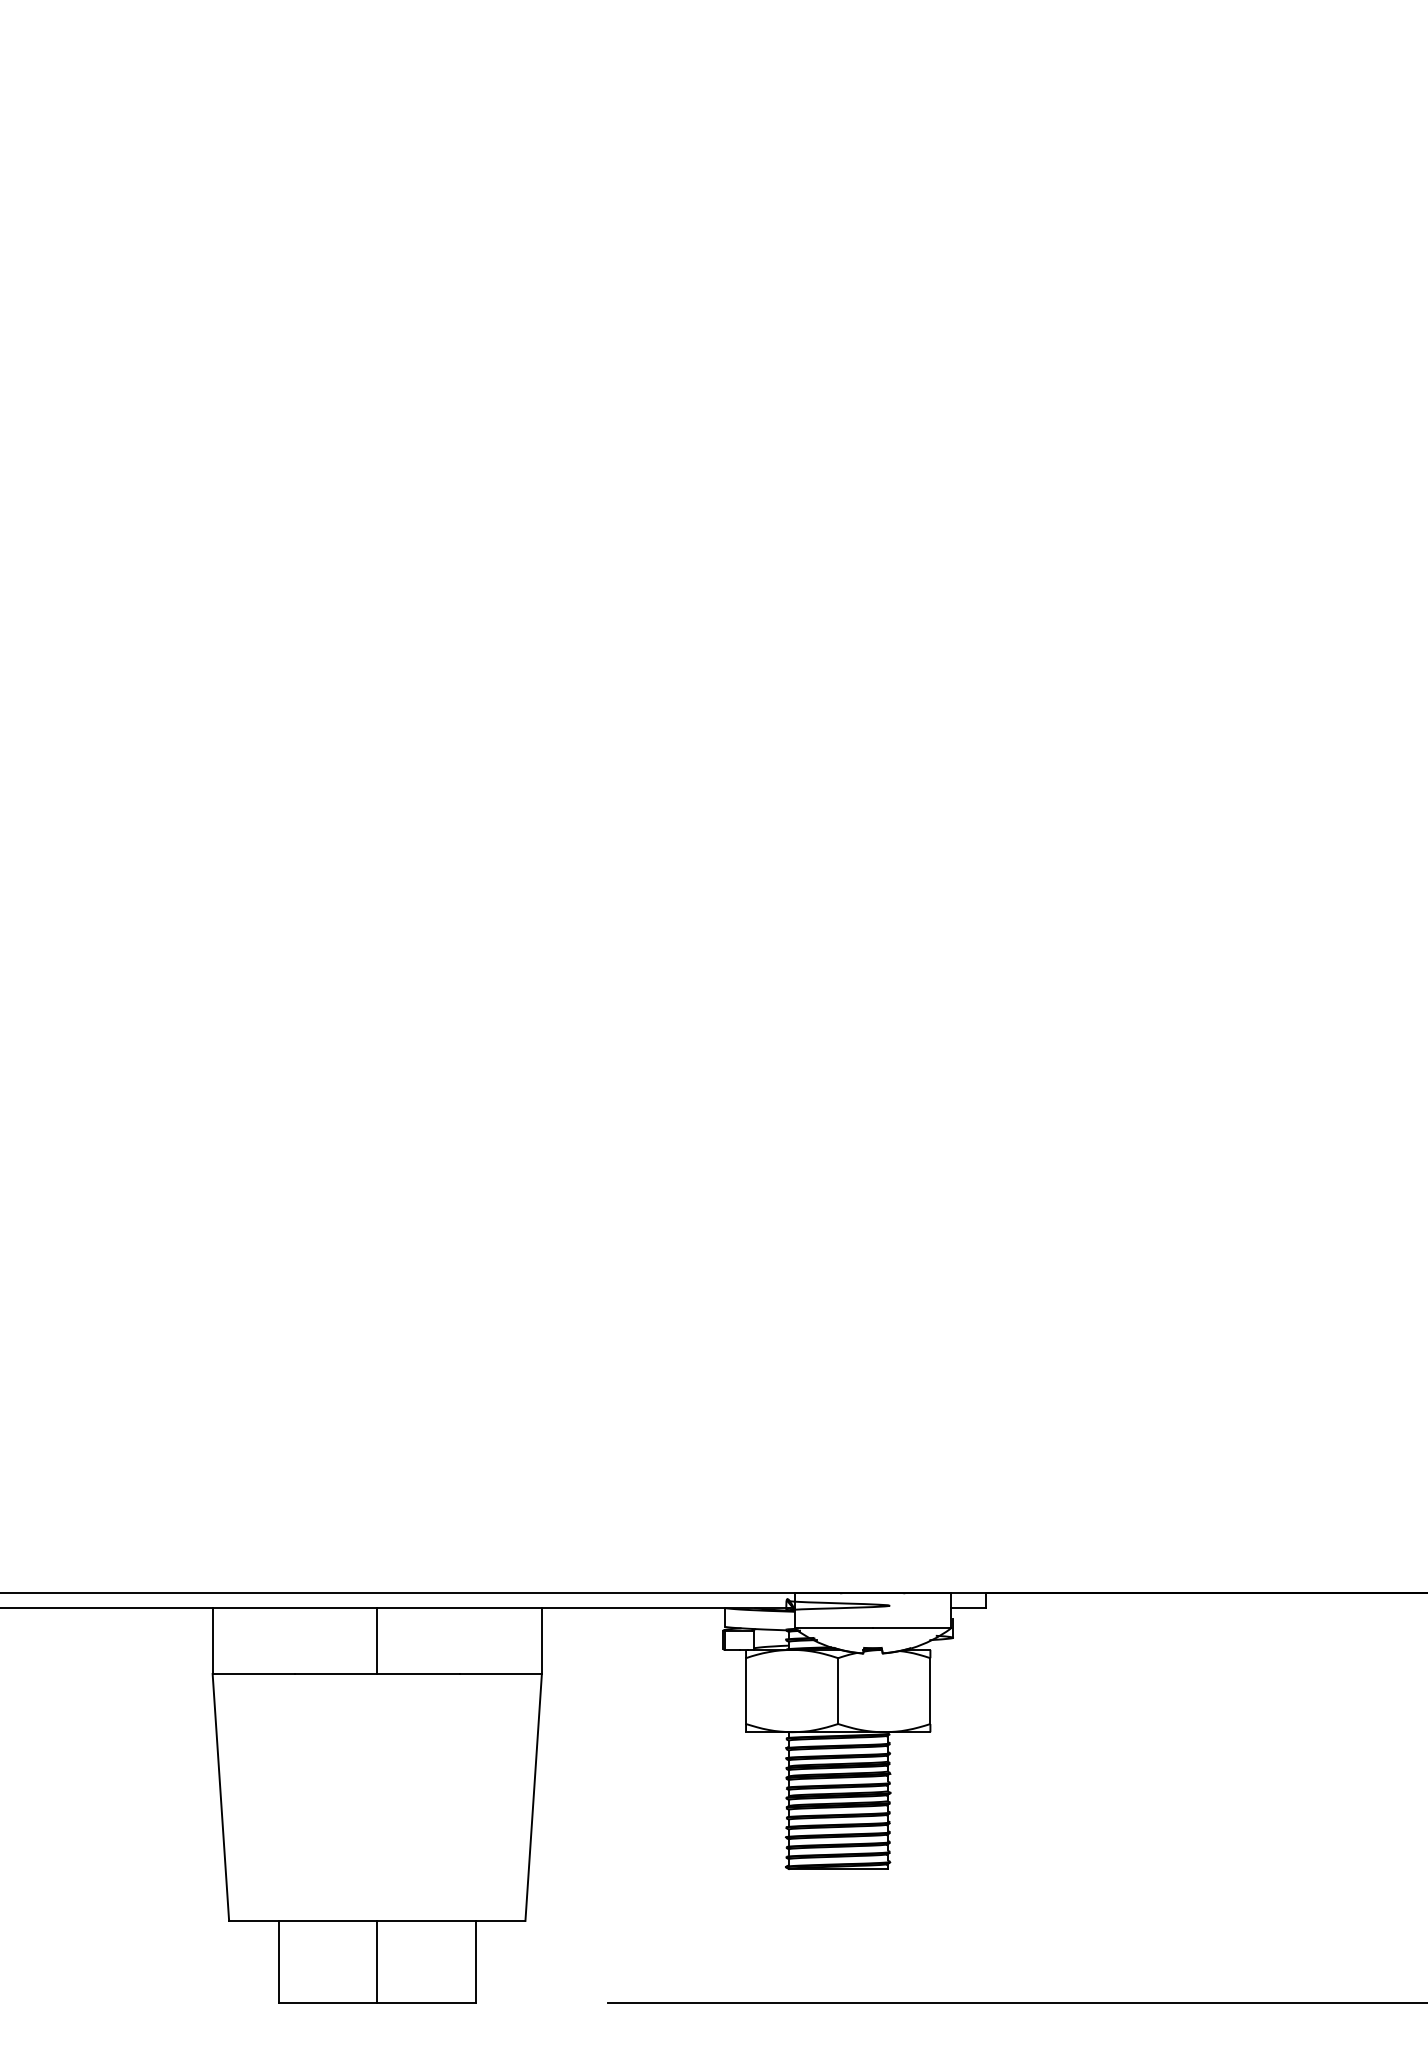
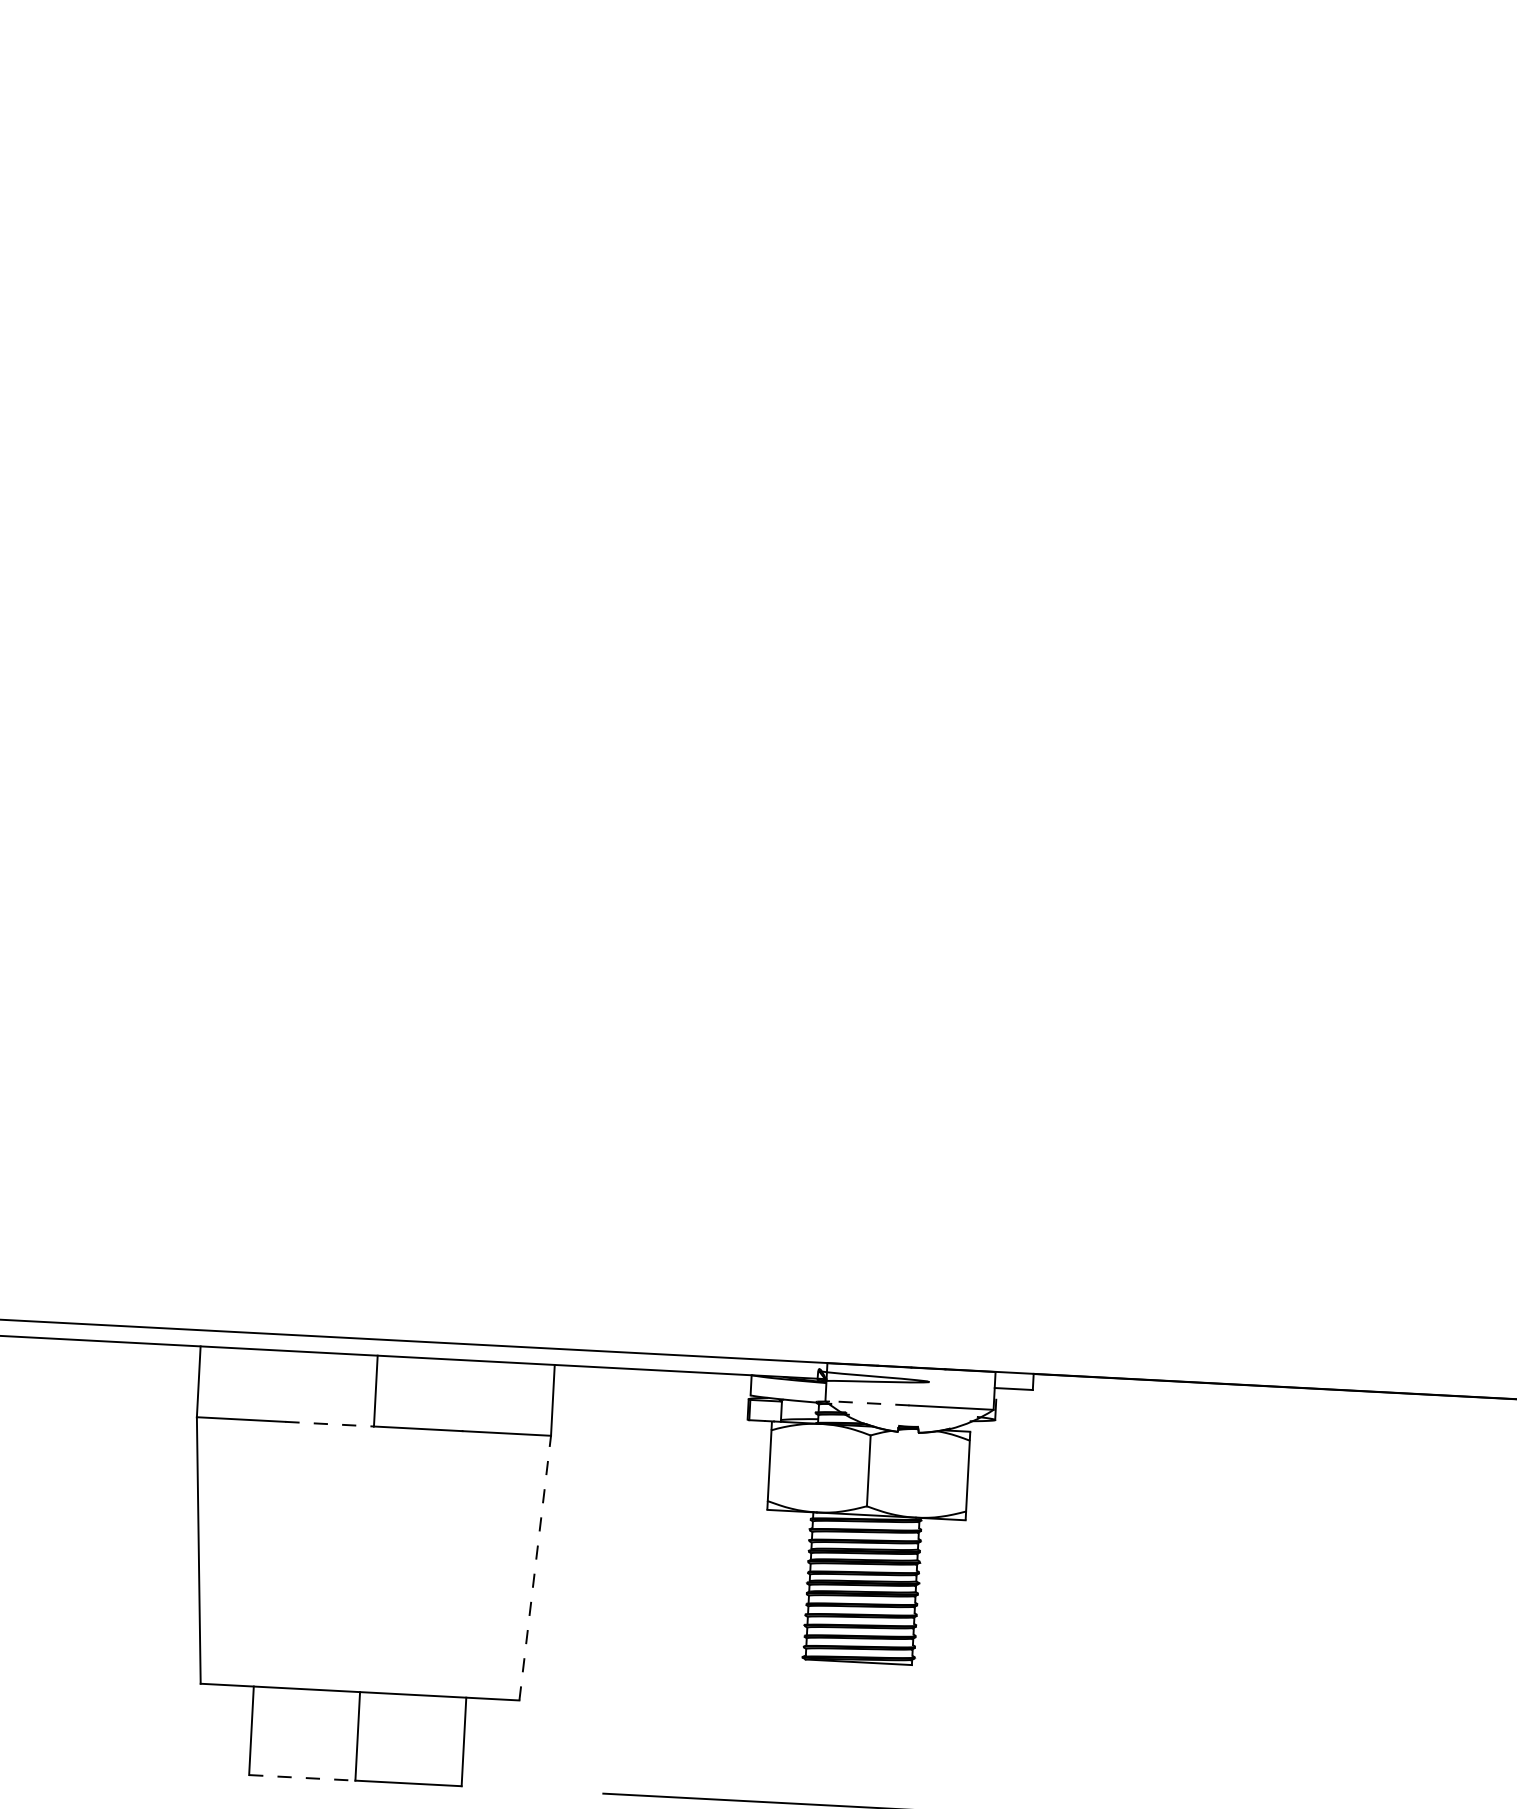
line: (833, 1628) -> (867, 1403), solid -> dashed
line: (336, 1674) -> (330, 1424), solid -> dashed
line: (533, 1797) -> (535, 1568), solid -> dashed
line: (328, 2003) -> (302, 1778), solid -> dashed

